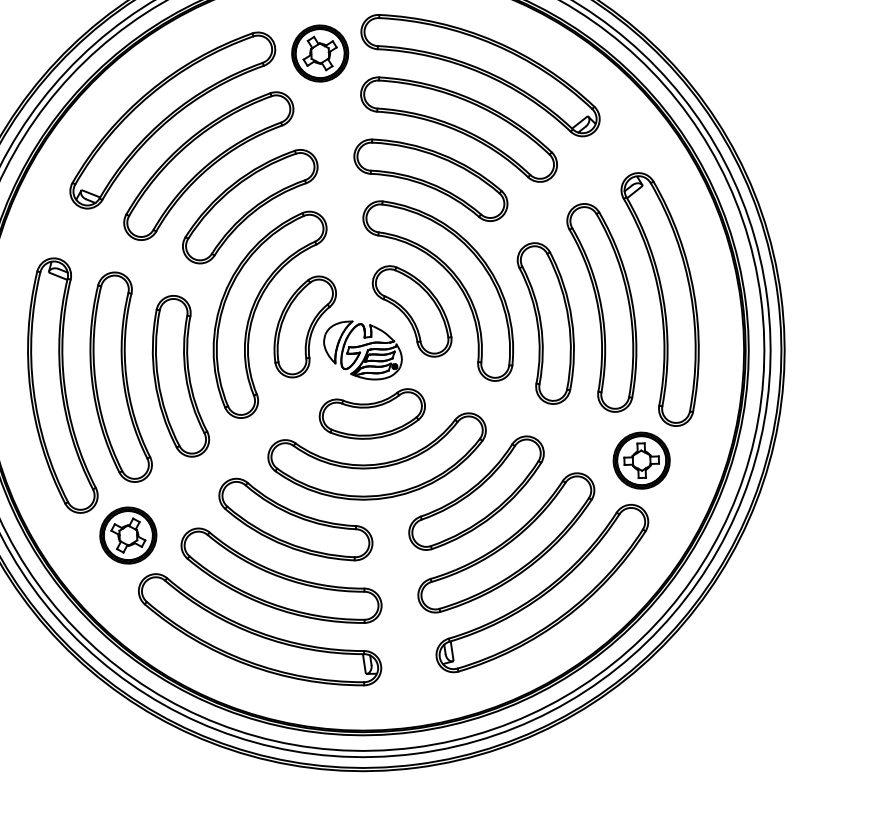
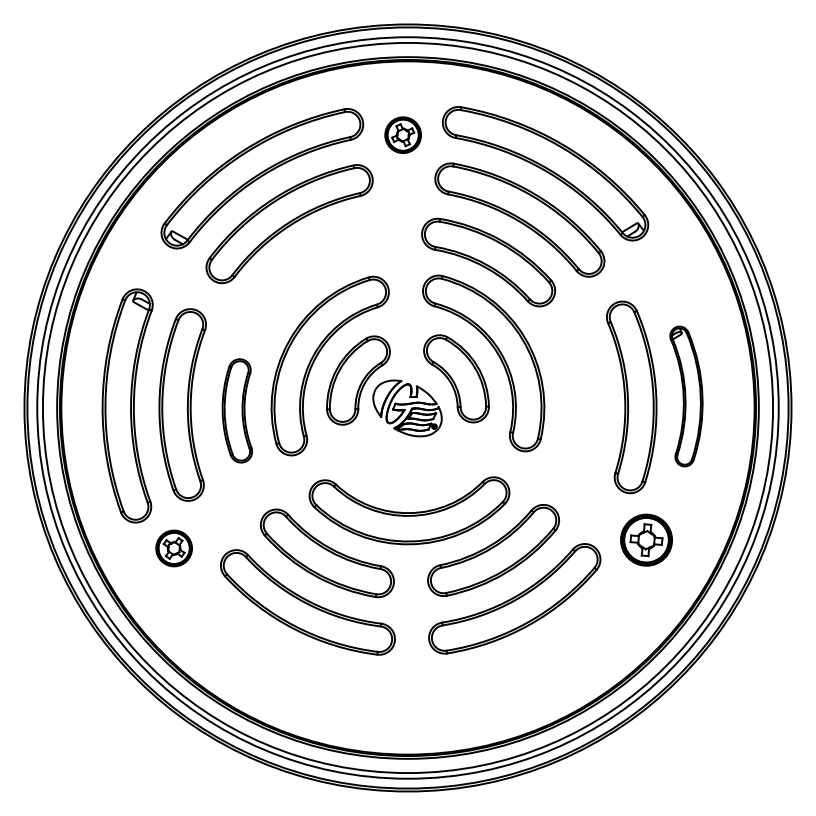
part: (319, 52) -> (402, 134), size x0.7
part: (249, 206) -> (321, 265), removed
part: (665, 298) -> (686, 396), size x0.6
part: (548, 322) -> (578, 404), removed
part: (178, 376) -> (237, 410), size x0.7
part: (372, 415) -> (408, 468), removed
part: (127, 535) -> (173, 548), size x0.7
part: (541, 587) -> (541, 643), removed
part: (260, 629) -> (282, 648), removed

